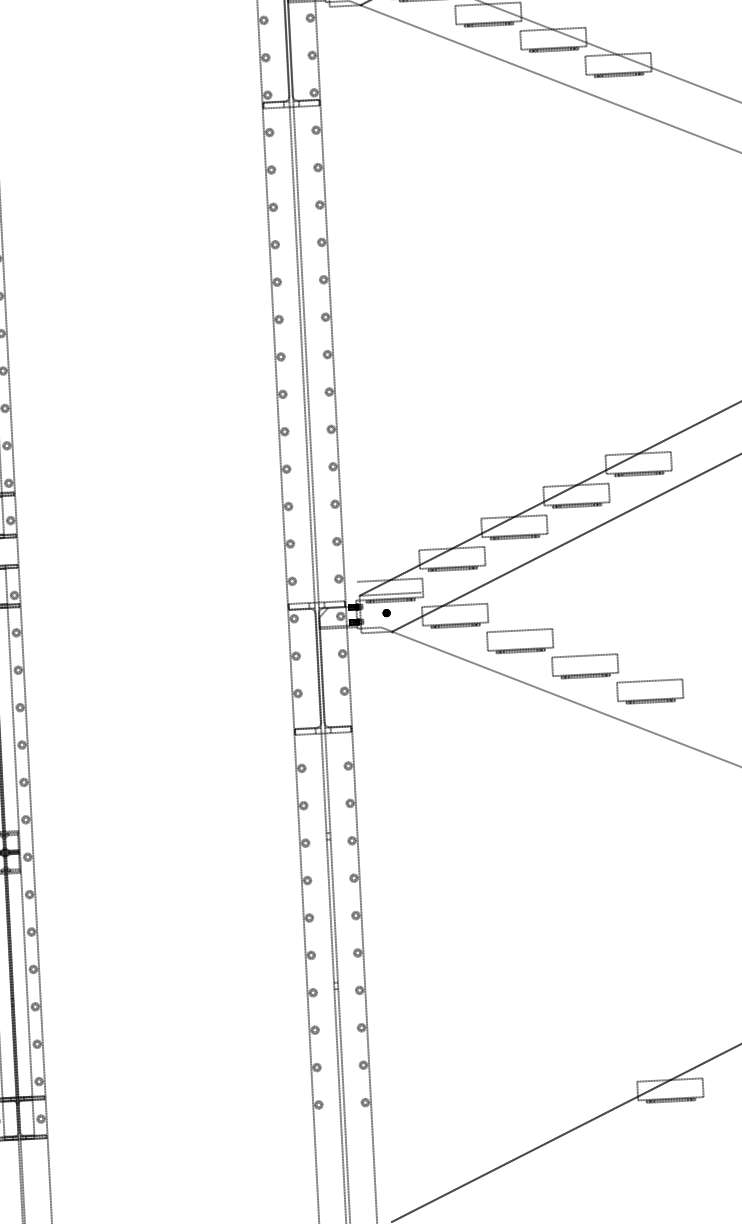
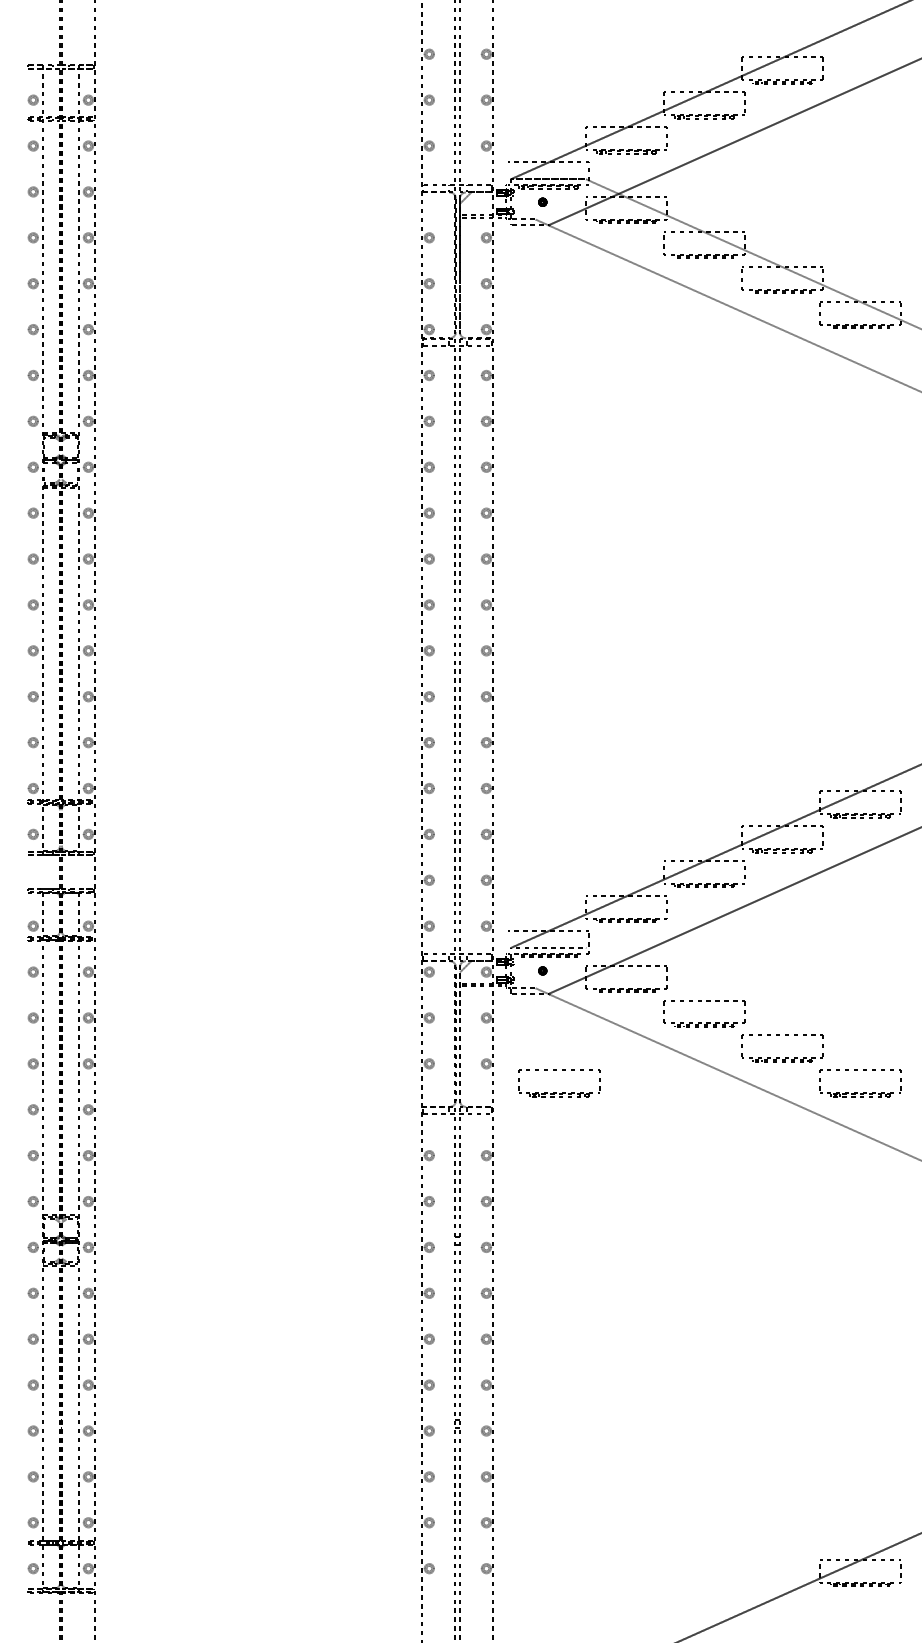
part: (402, 711) -> (556, 1092), added

